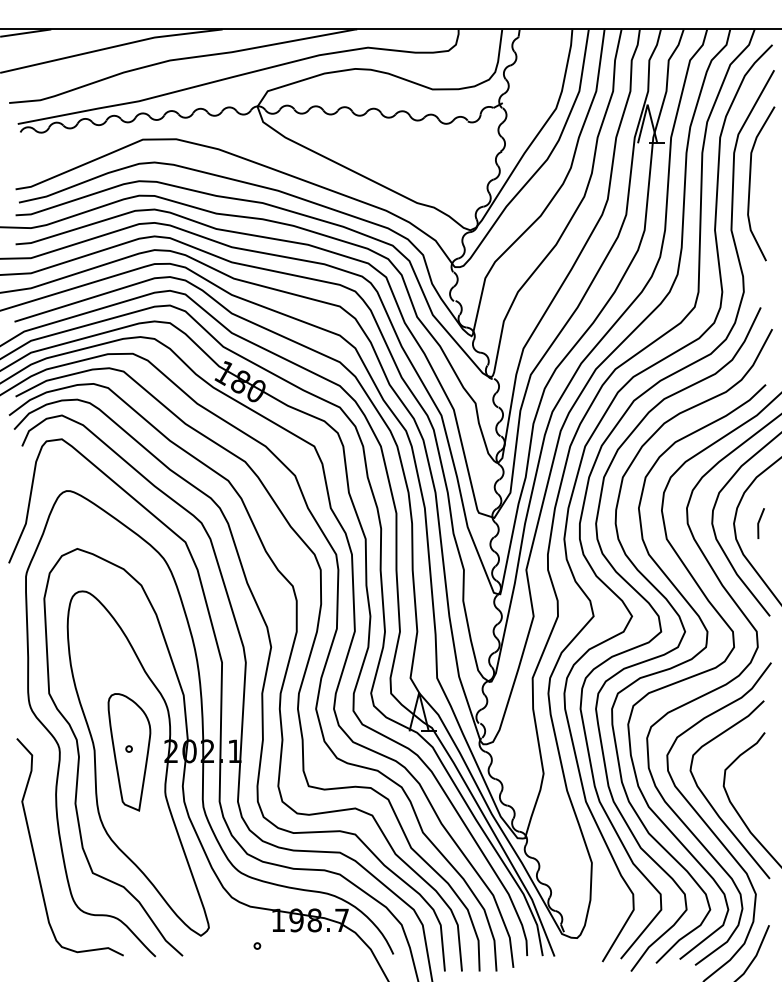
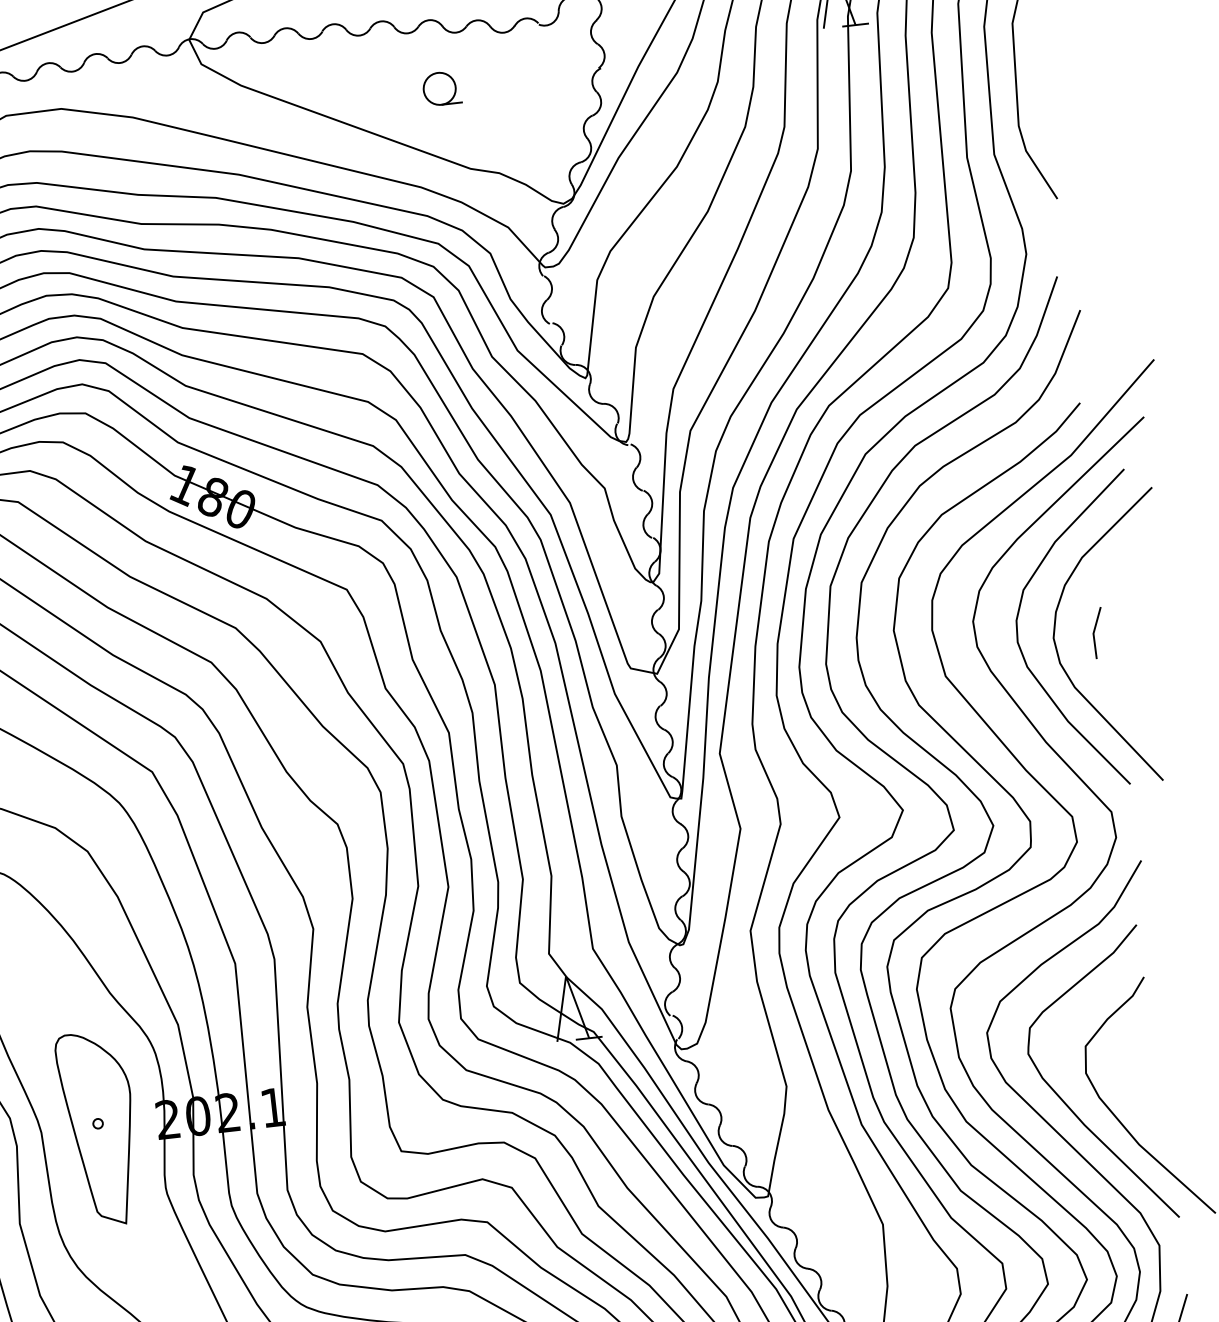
part: (404, 152) -> (440, 87), added

